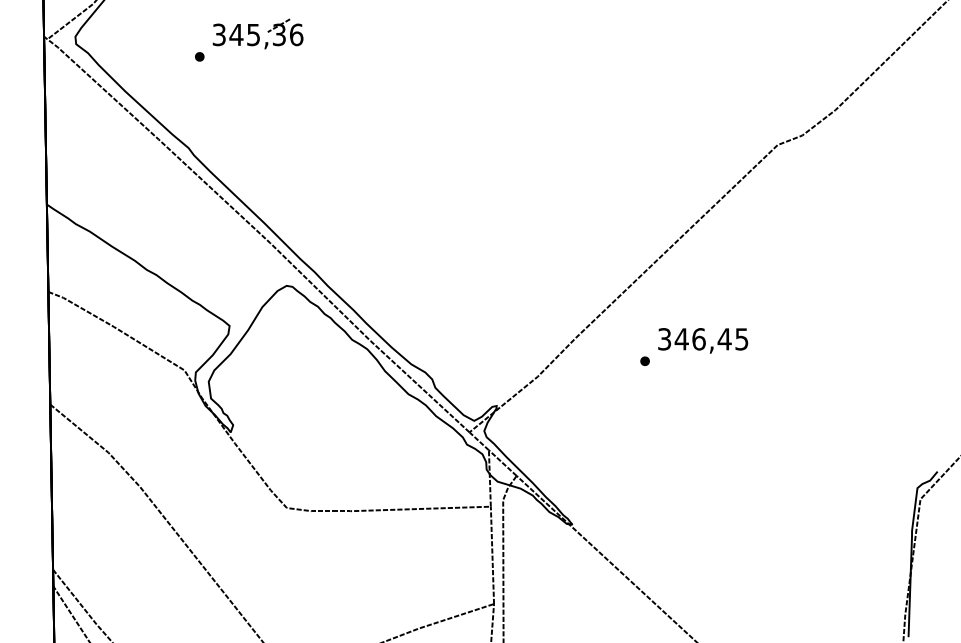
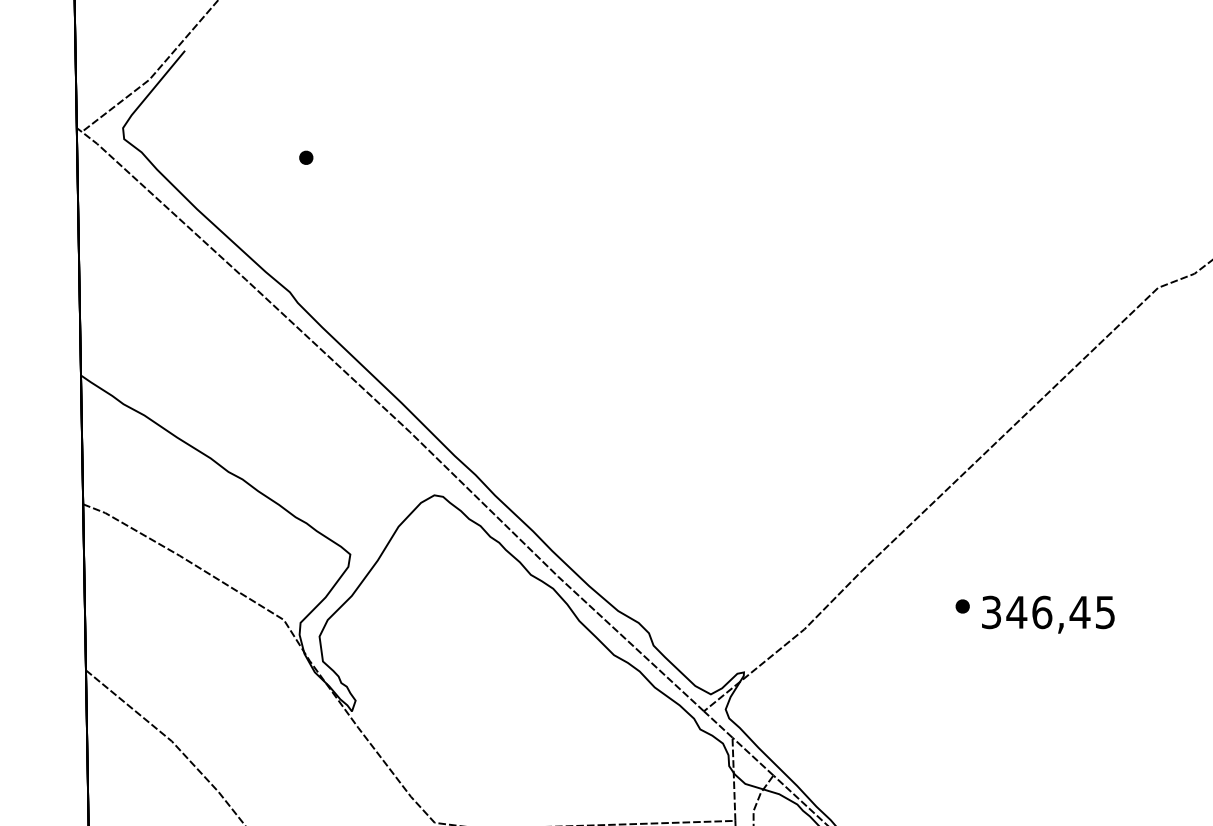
part: (257, 33) -> (391, 123), removed
text: (703, 340) -> (1048, 614), moved

